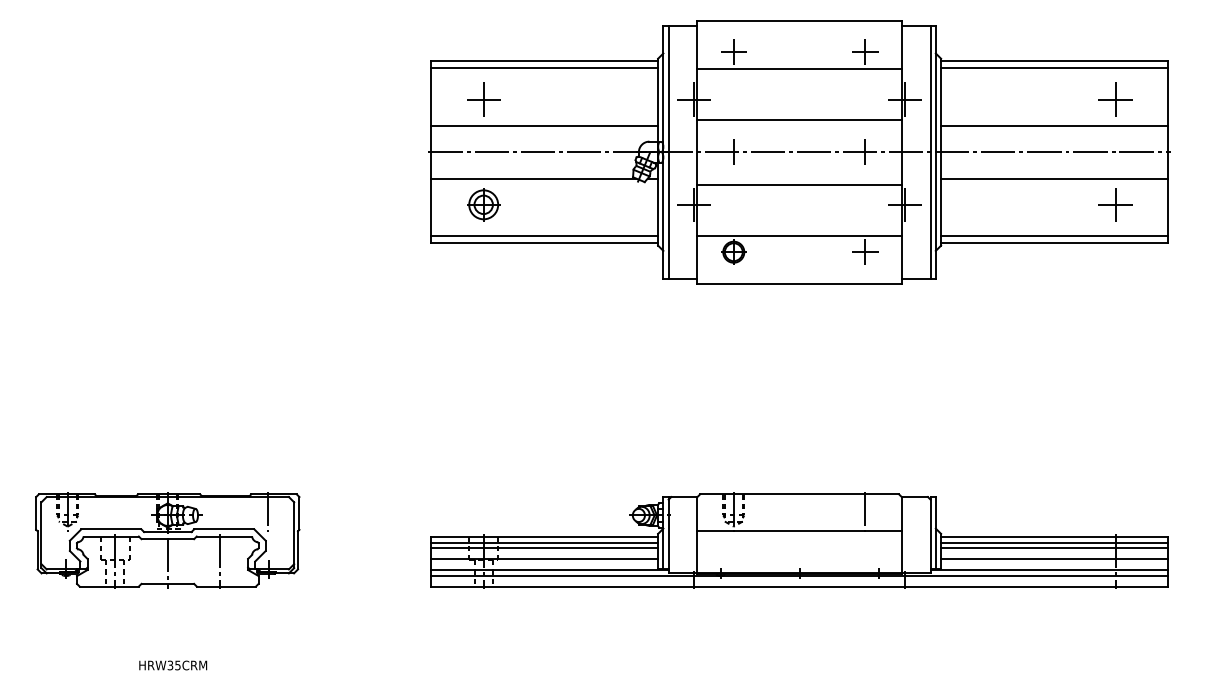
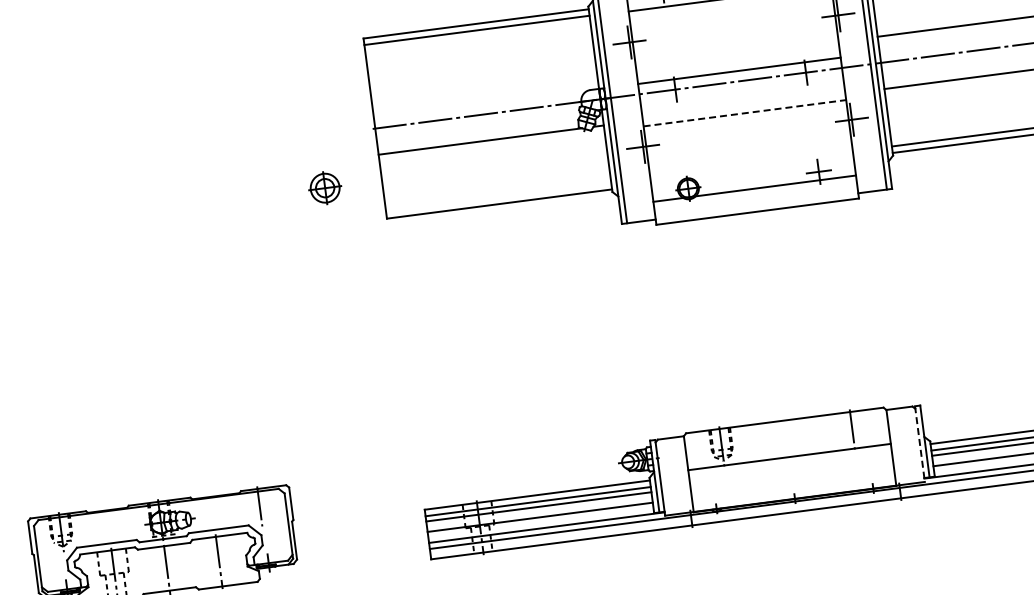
part: (483, 99) -> (420, 69), removed
line: (799, 119) -> (739, 70), moved
line: (544, 125) -> (484, 87), removed
line: (800, 184) -> (745, 113), solid -> dashed
part: (483, 204) -> (324, 187), moved
line: (799, 235) -> (754, 188), moved
line: (544, 236) -> (498, 197), removed
line: (930, 535) -> (919, 444), solid -> dashed

